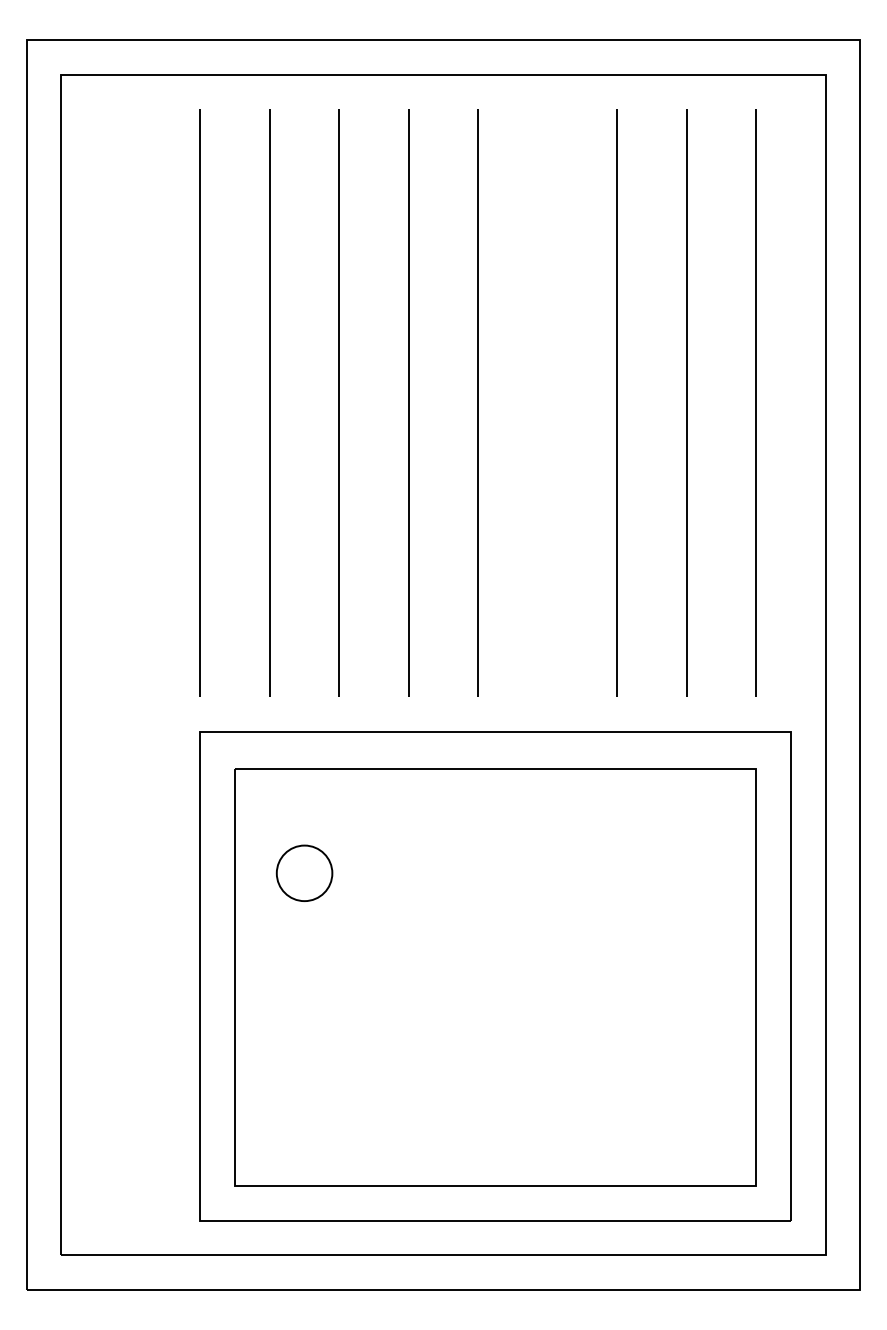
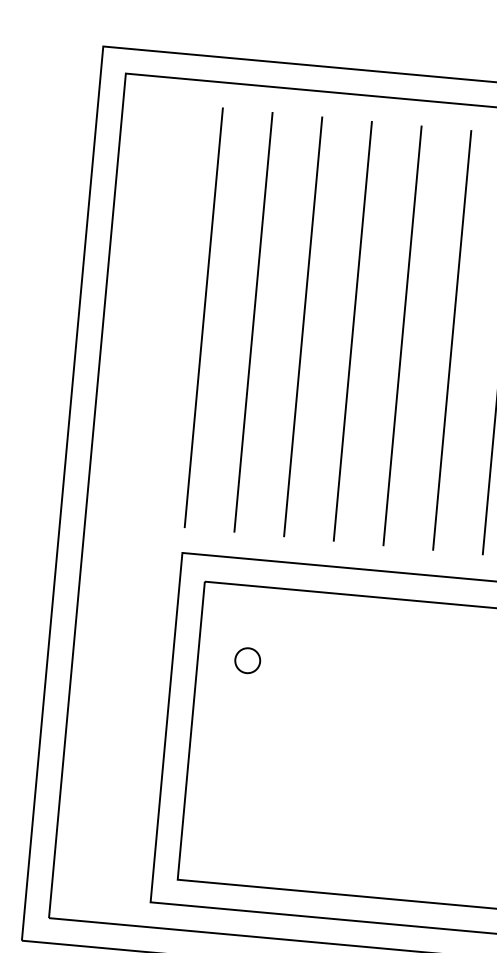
line: (547, 402) -> (452, 339), added
circle: (304, 873) -> (247, 660), size x0.62

